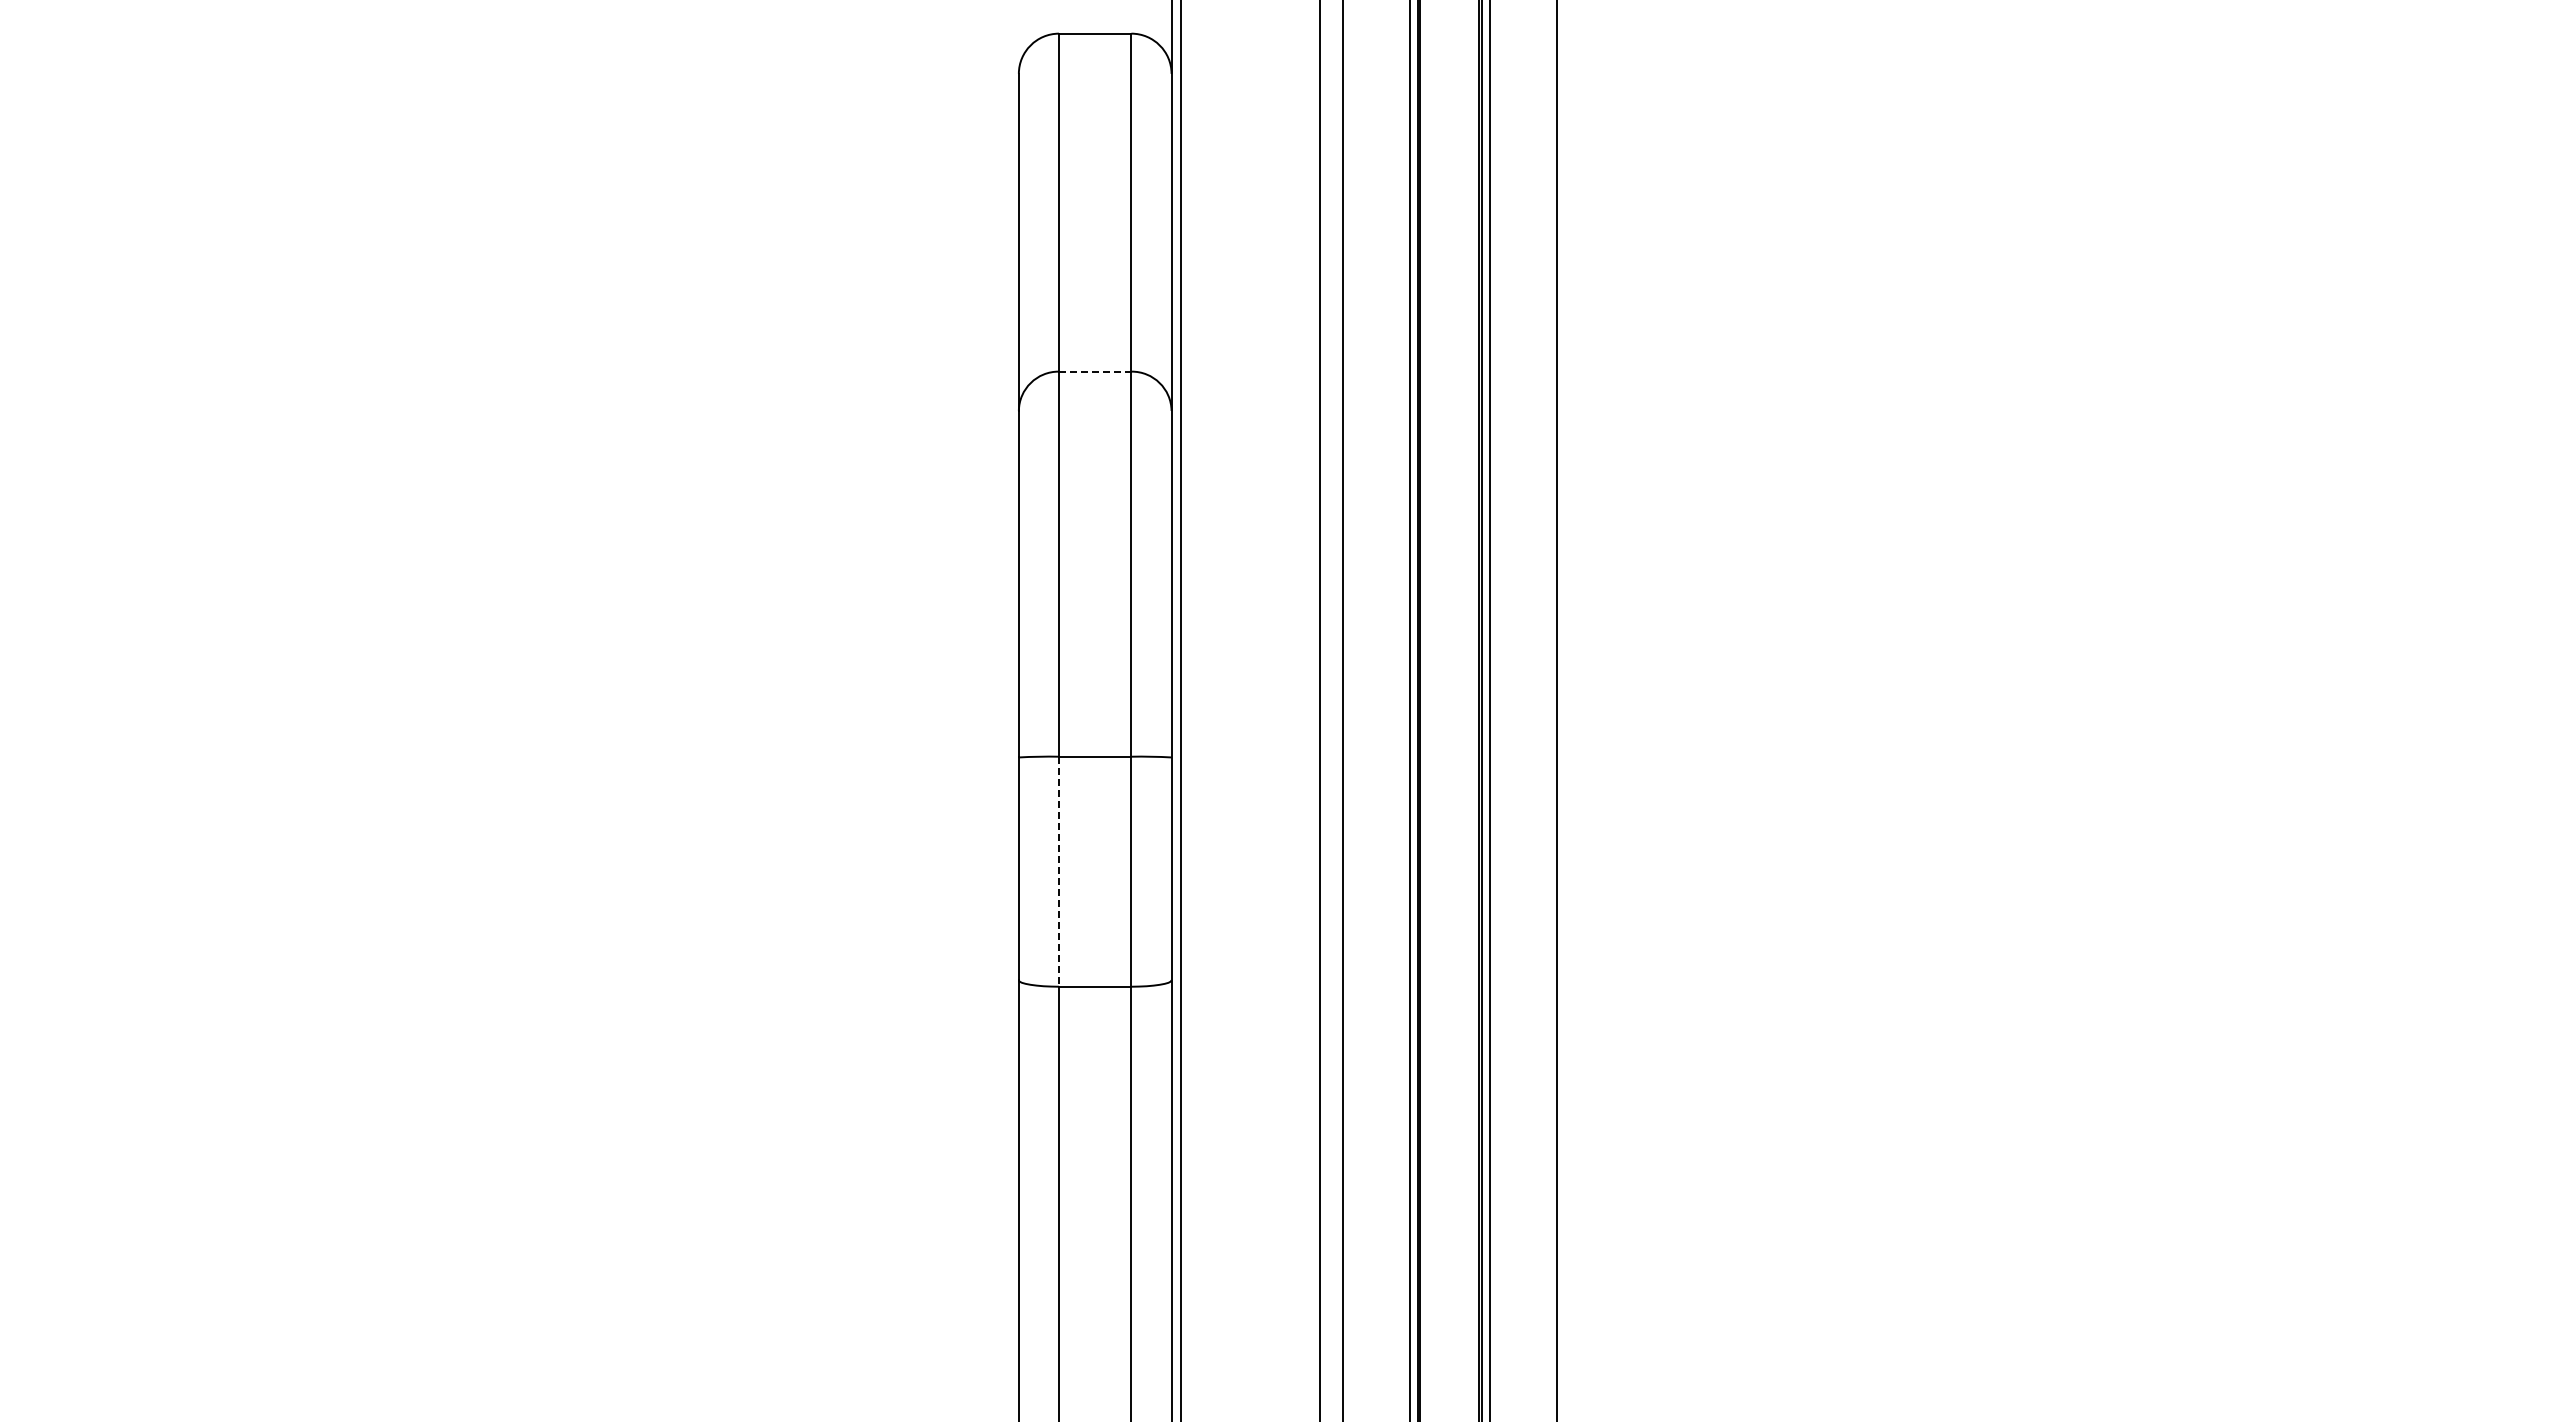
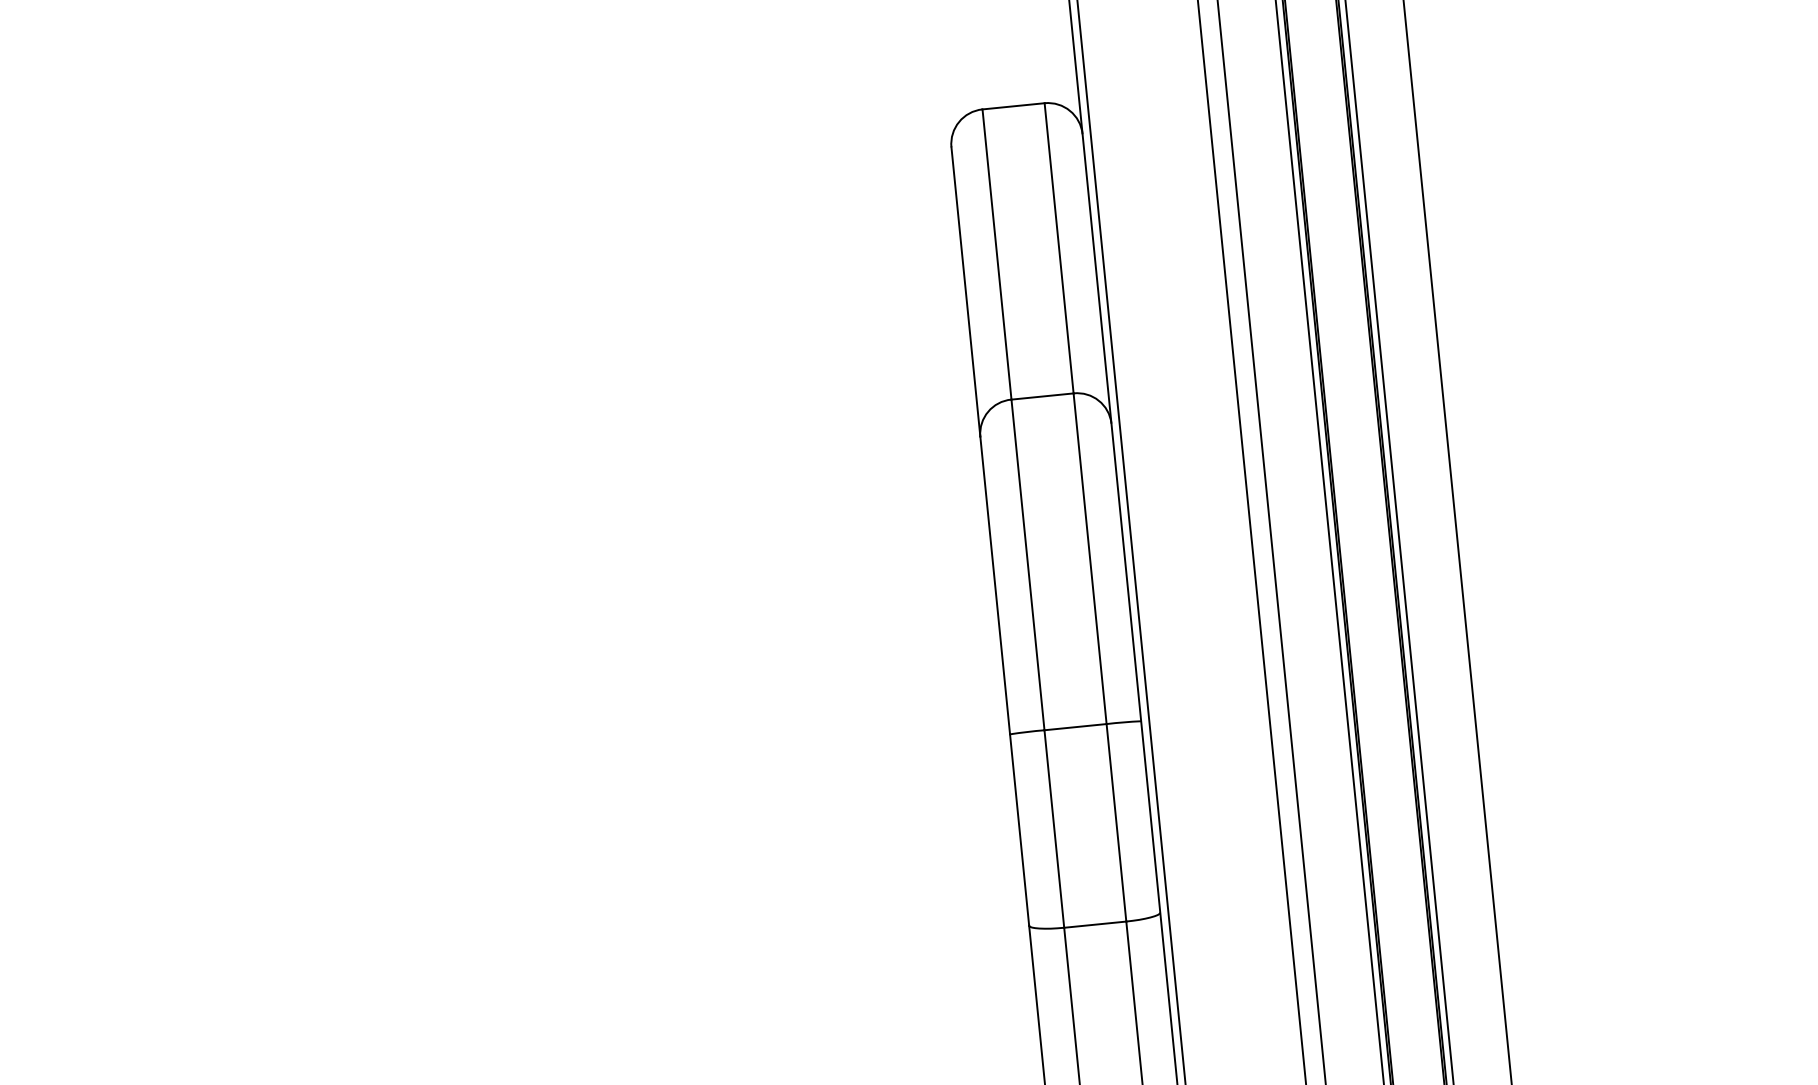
line: (1095, 371) -> (1042, 396), dashed -> solid
line: (1059, 872) -> (1054, 829), dashed -> solid

